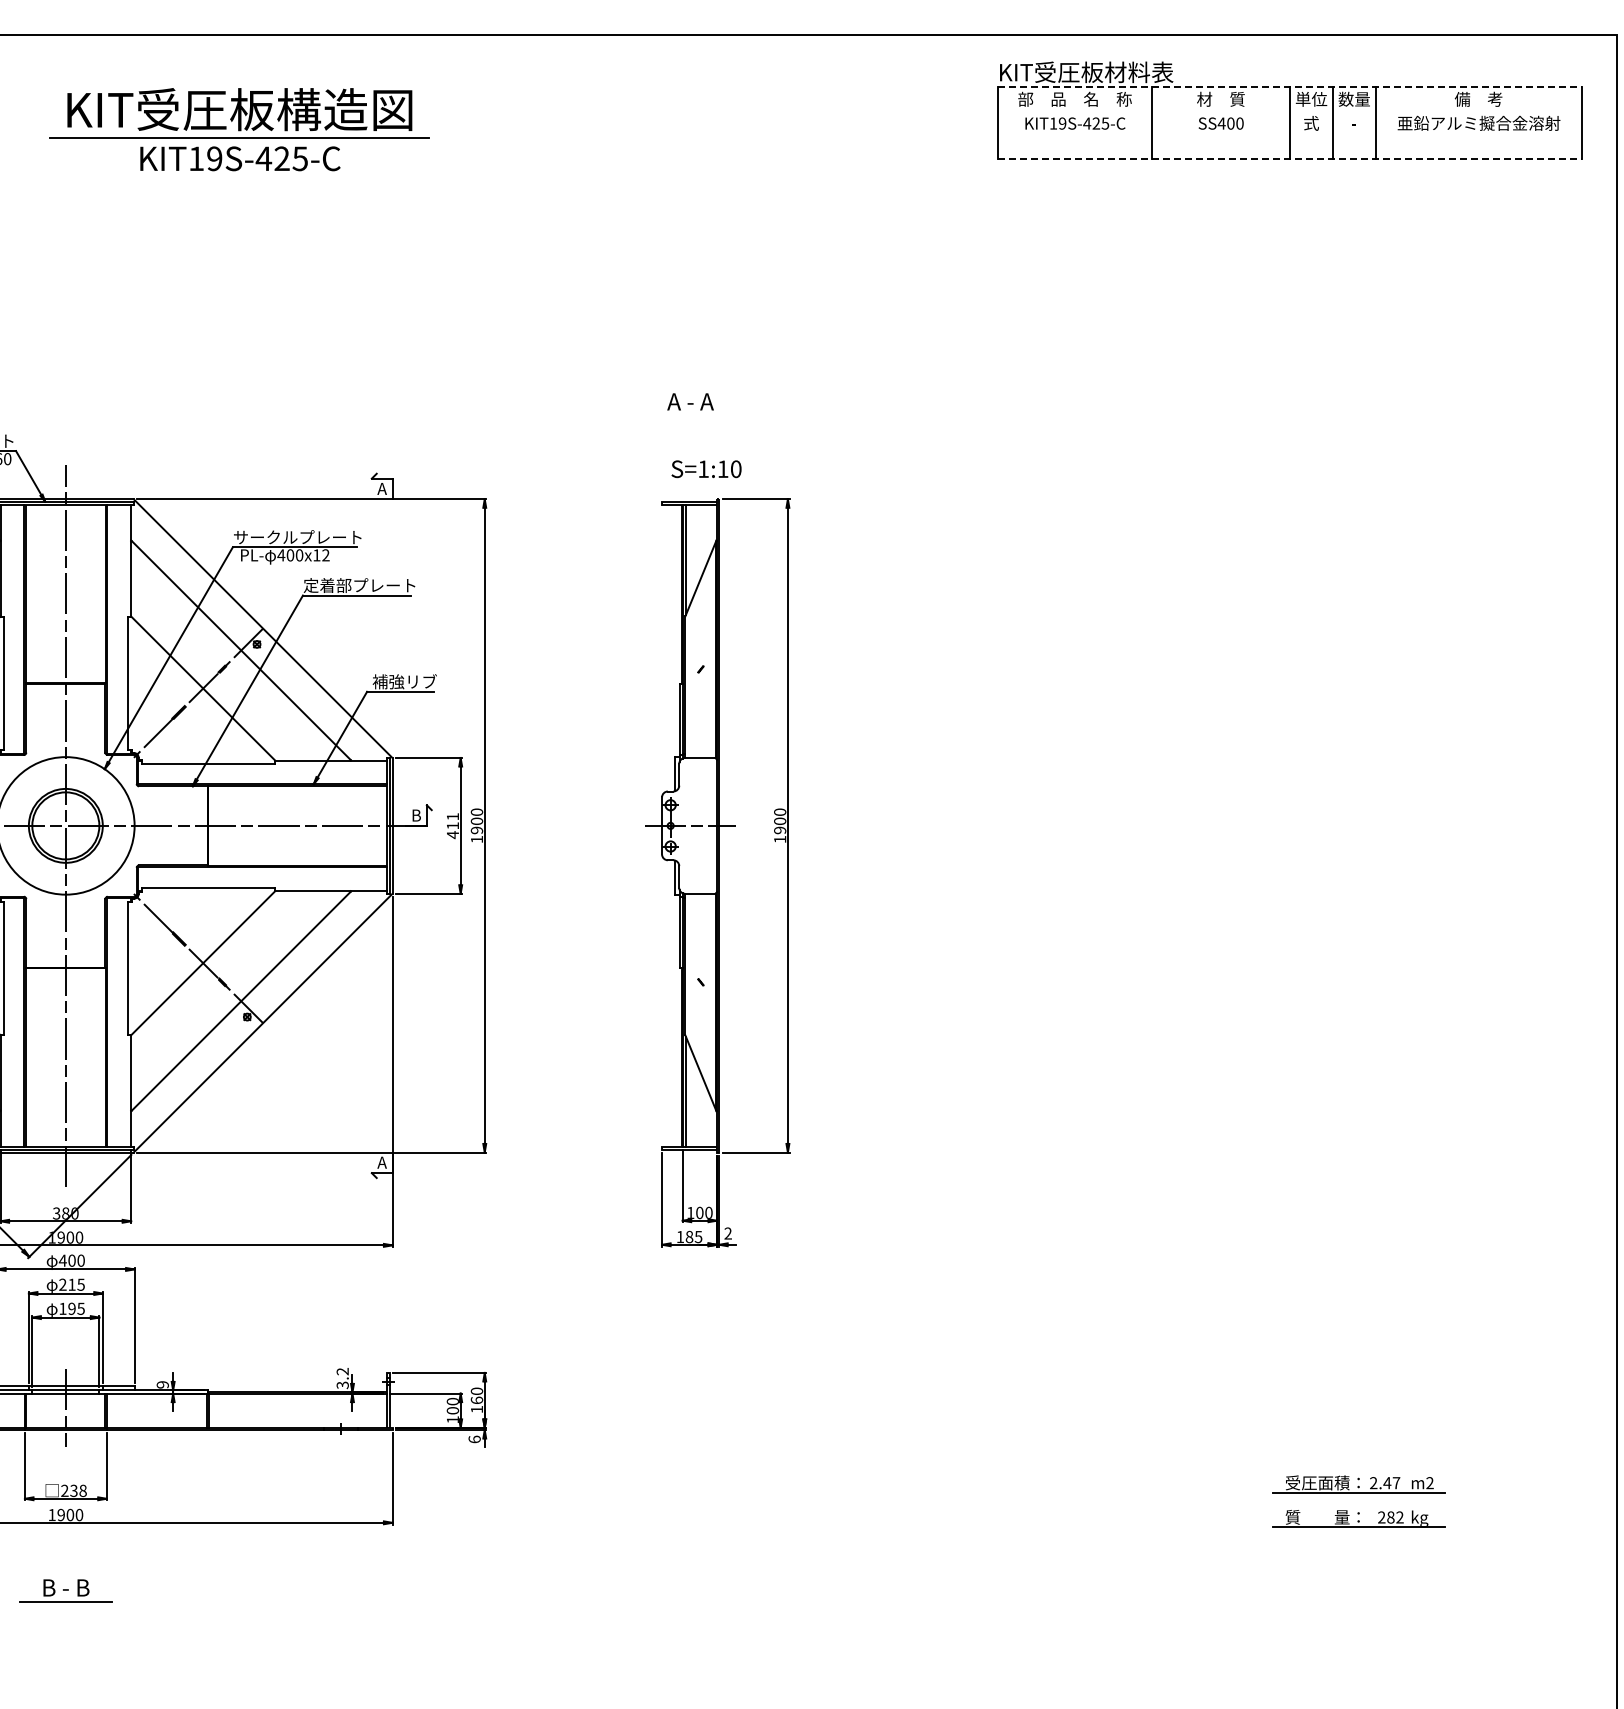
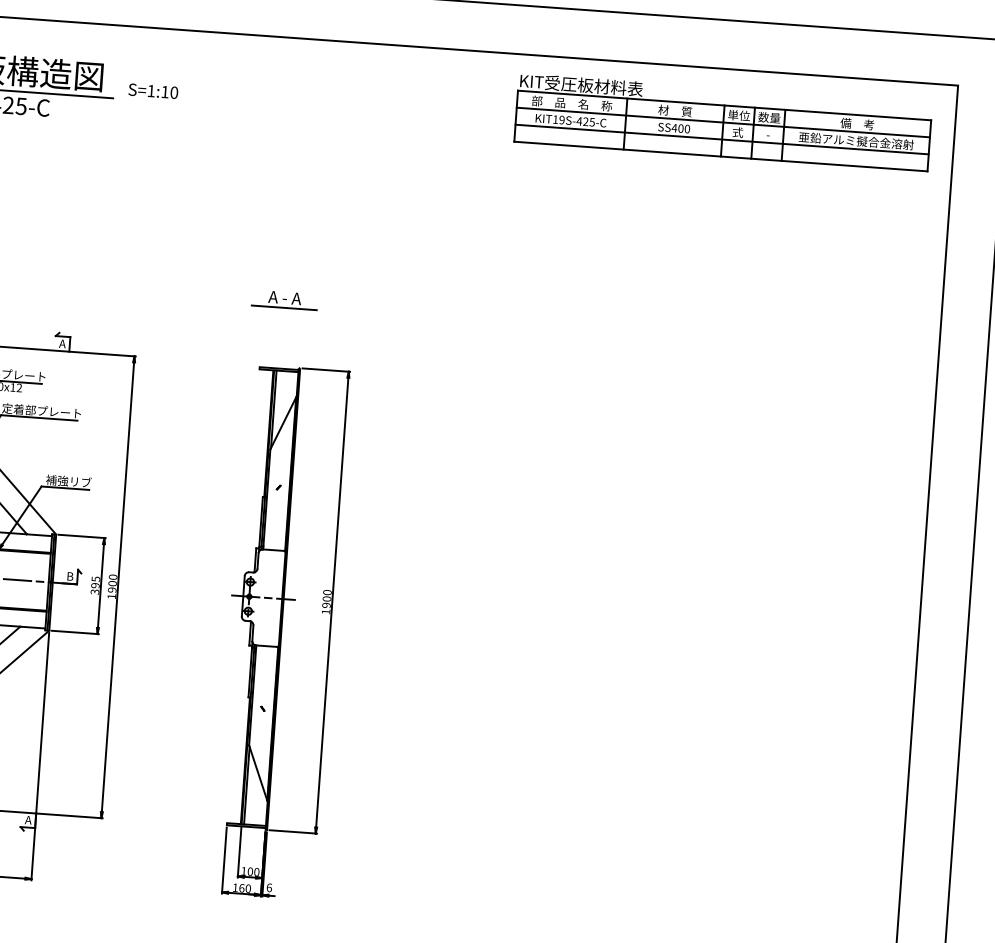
line: (1290, 86) -> (725, 105), dashed -> solid
line: (1289, 110) -> (723, 122), added
line: (1289, 134) -> (721, 139), added
line: (1290, 158) -> (721, 156), dashed -> solid
line: (690, 415) -> (284, 307), added
text: (706, 469) -> (153, 91), moved
text: (452, 826) -> (95, 586), 411 -> 395
text: (727, 1233) -> (268, 887), 2 -> 6
text: (693, 1236) -> (244, 888), 185 -> 160

